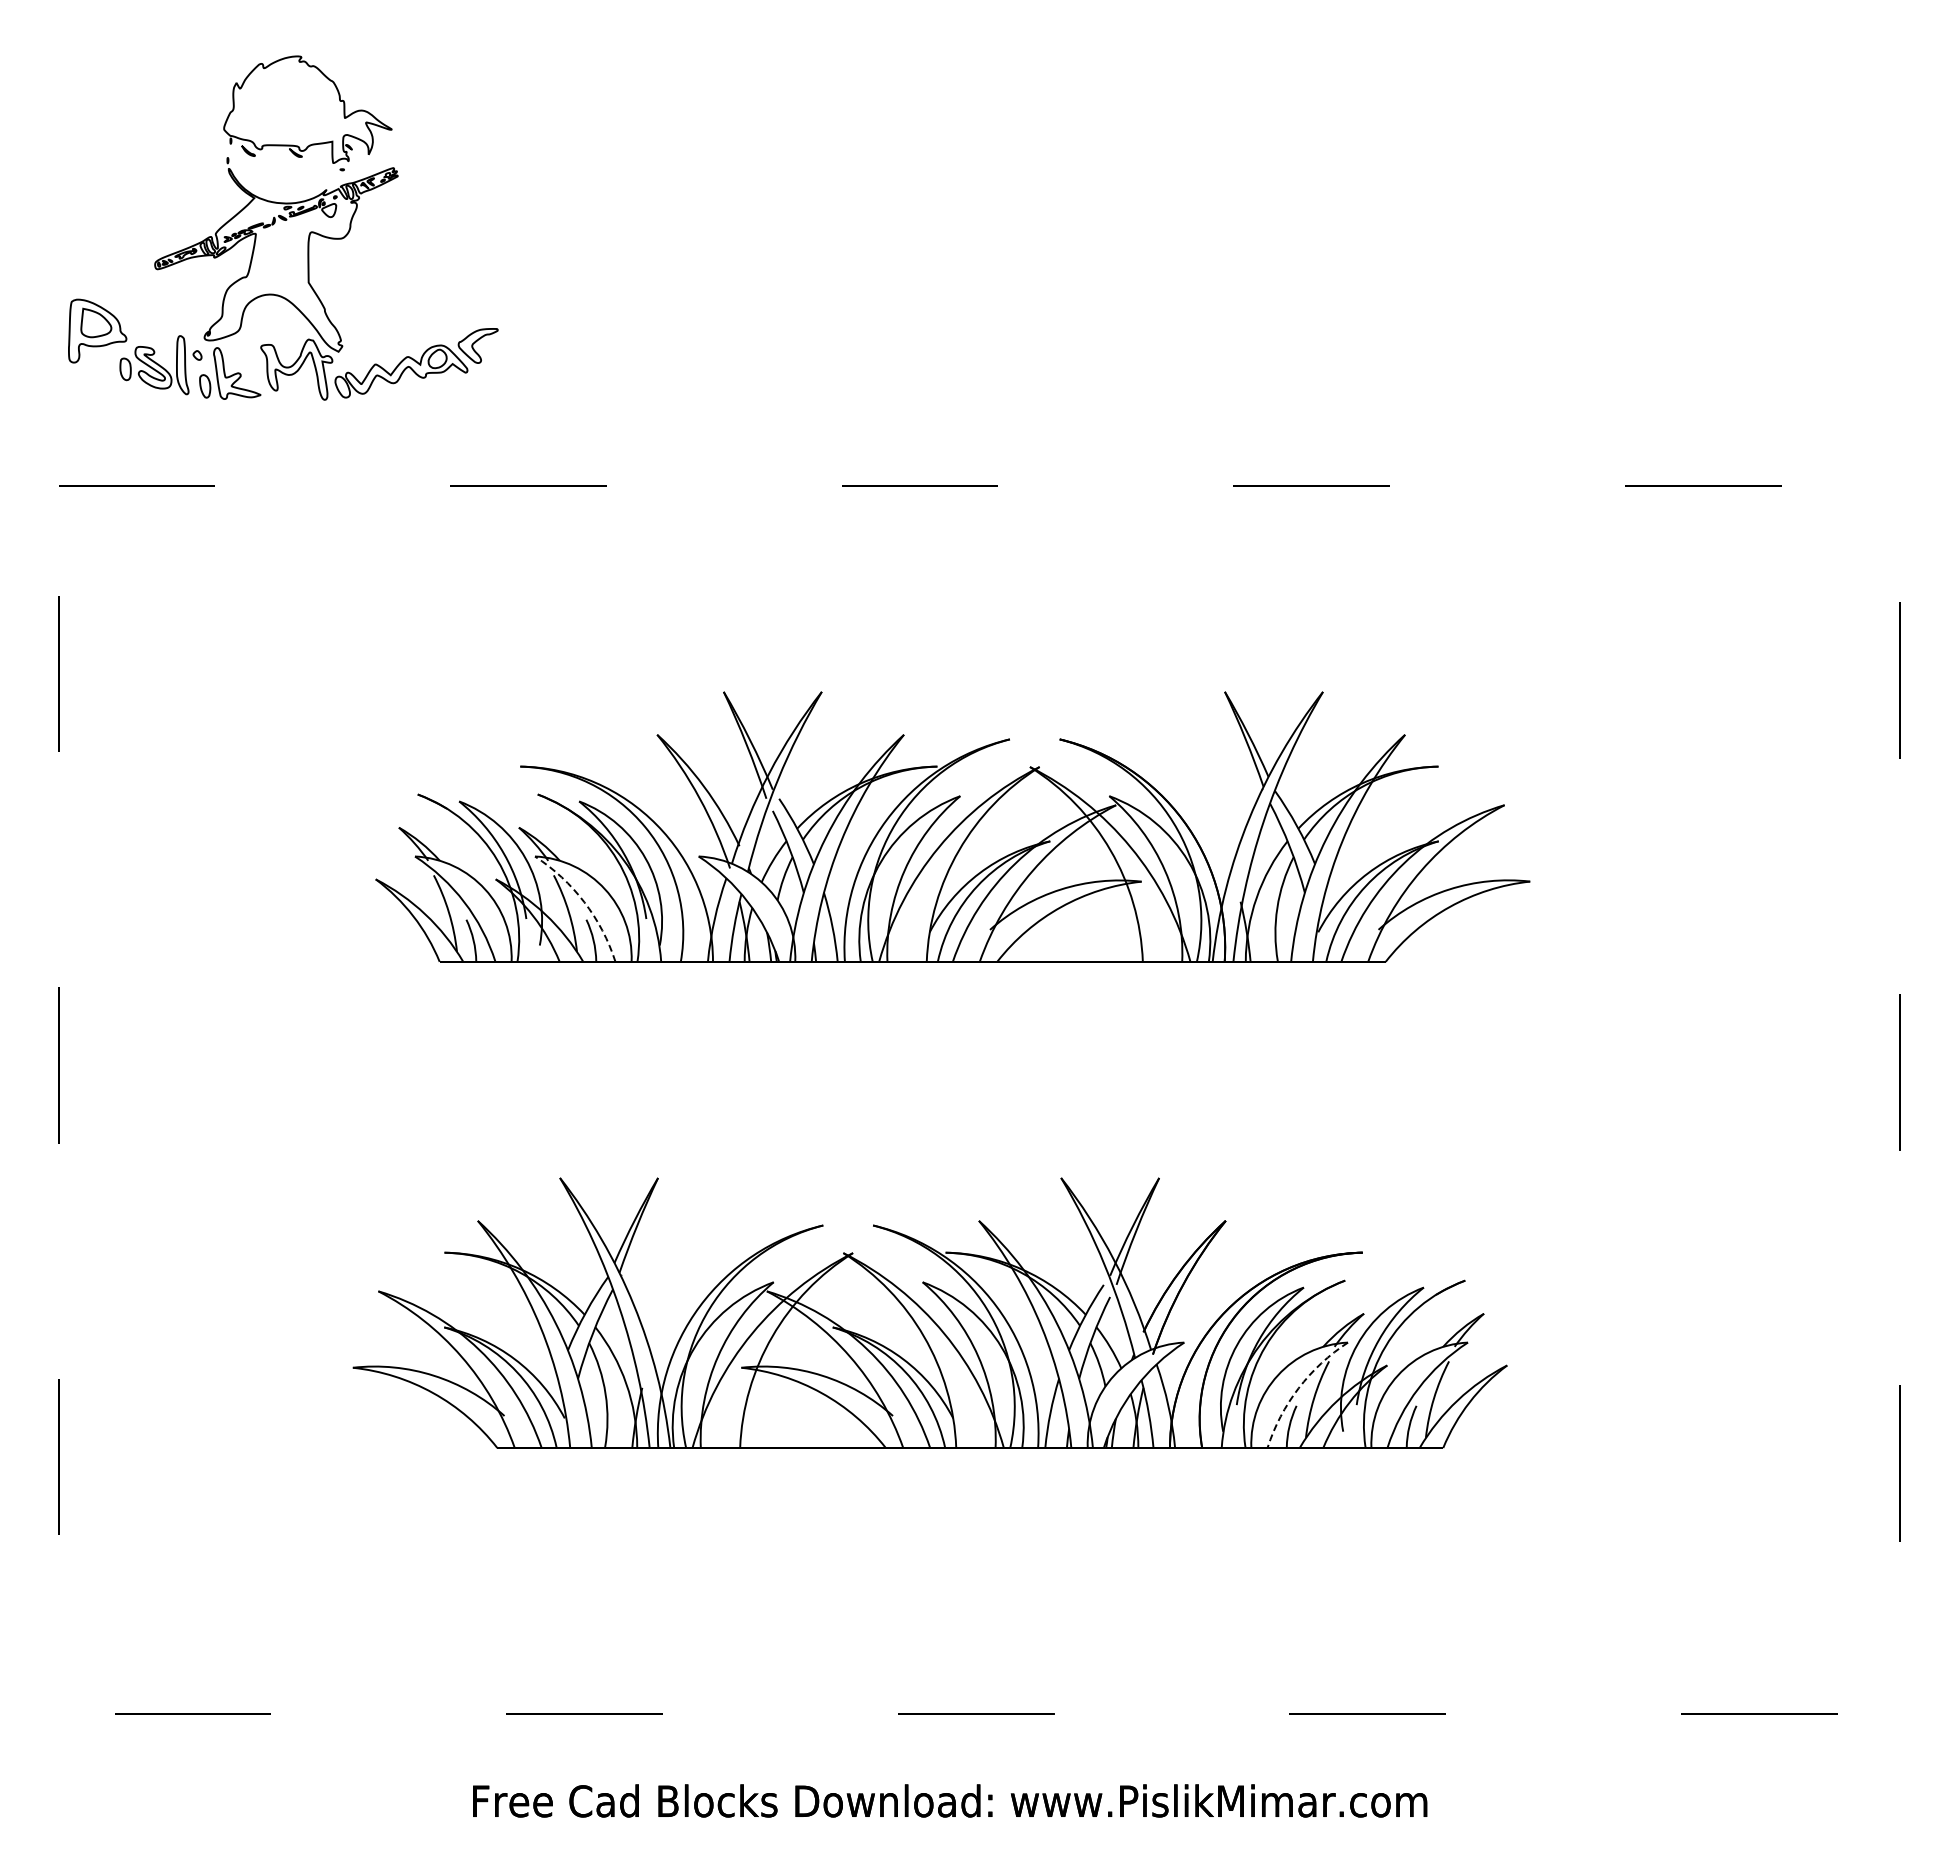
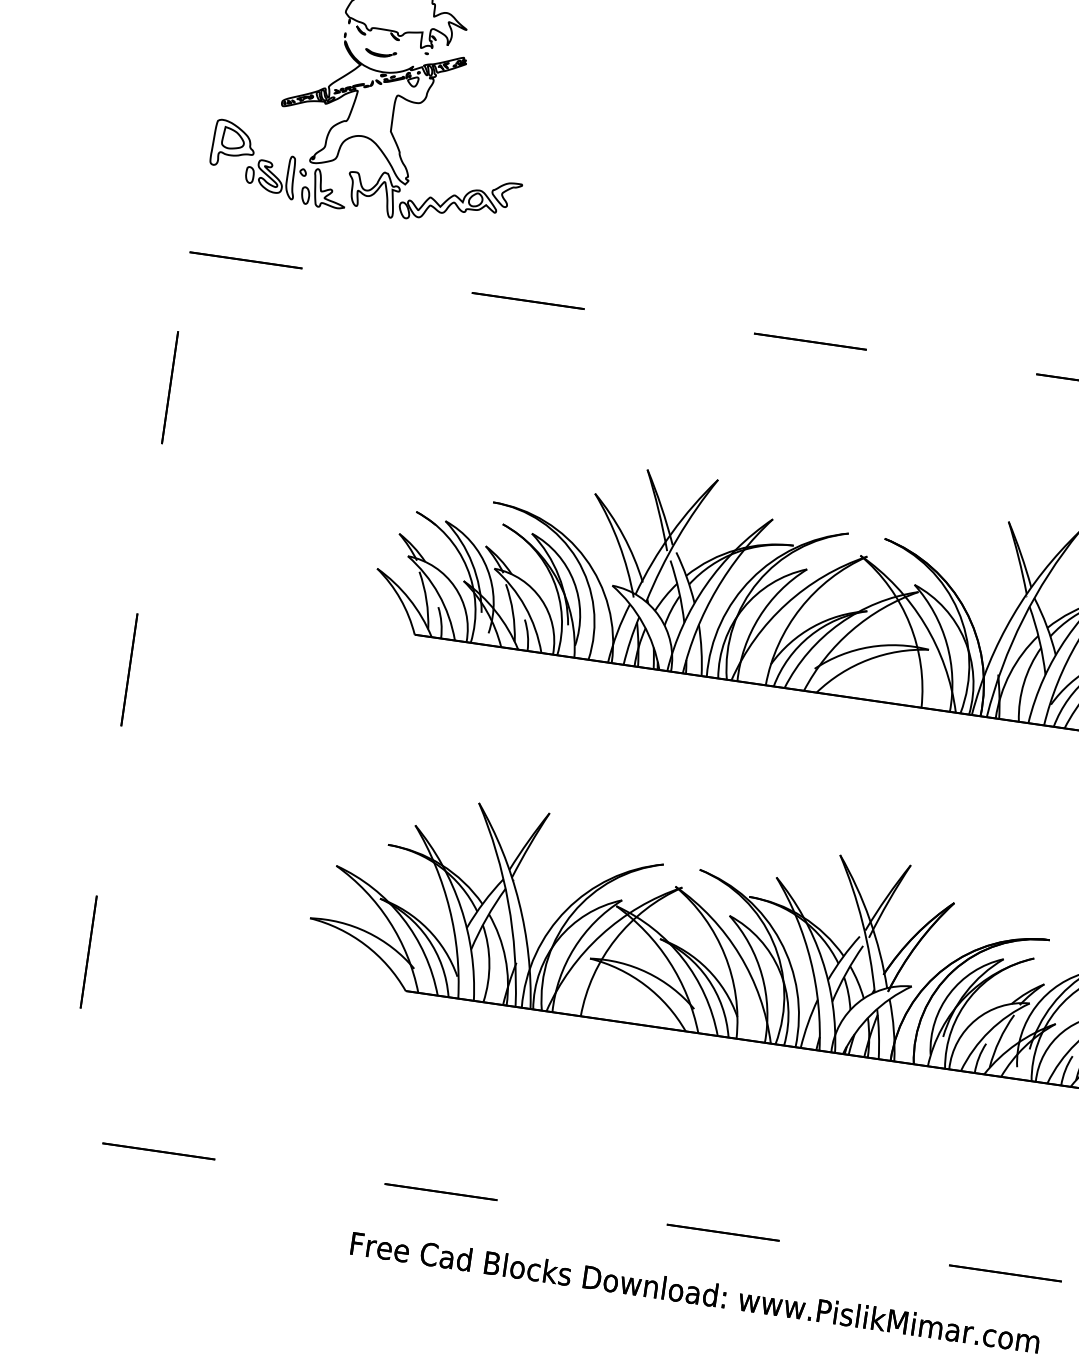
part: (279, 178) -> (380, 53), added
arc: (584, 902) -> (525, 606), dashed -> solid
arc: (1298, 1388) -> (989, 1031), dashed -> solid

